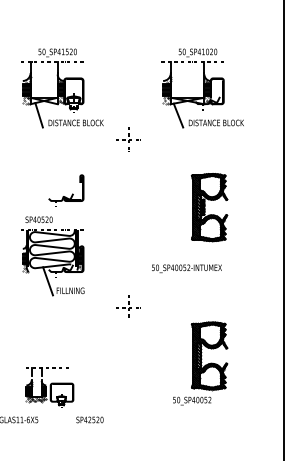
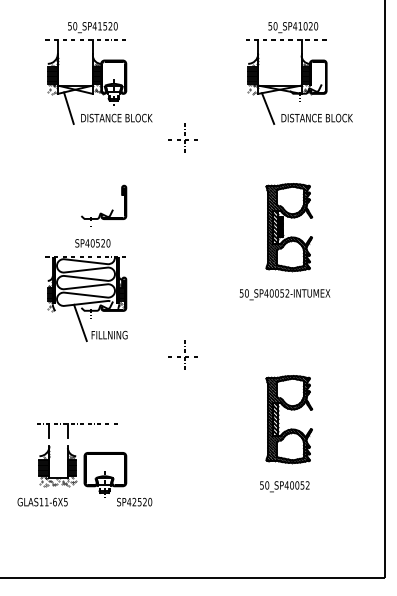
part: (202, 88) -> (299, 73), moved
text: (38, 219) -> (92, 243), moved
text: (186, 268) -> (284, 294), moved
part: (49, 387) -> (82, 460), size x1.43
text: (191, 400) -> (284, 486), moved

